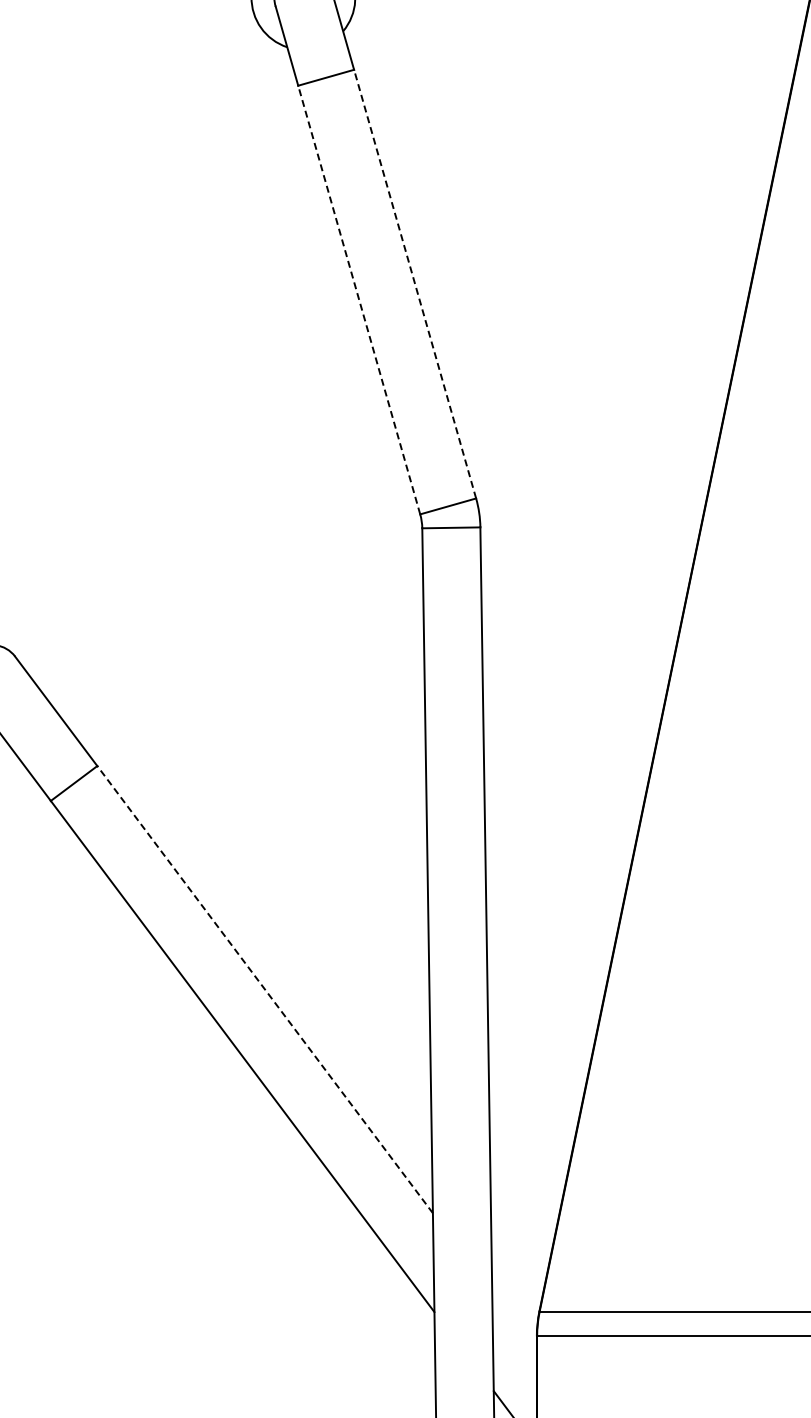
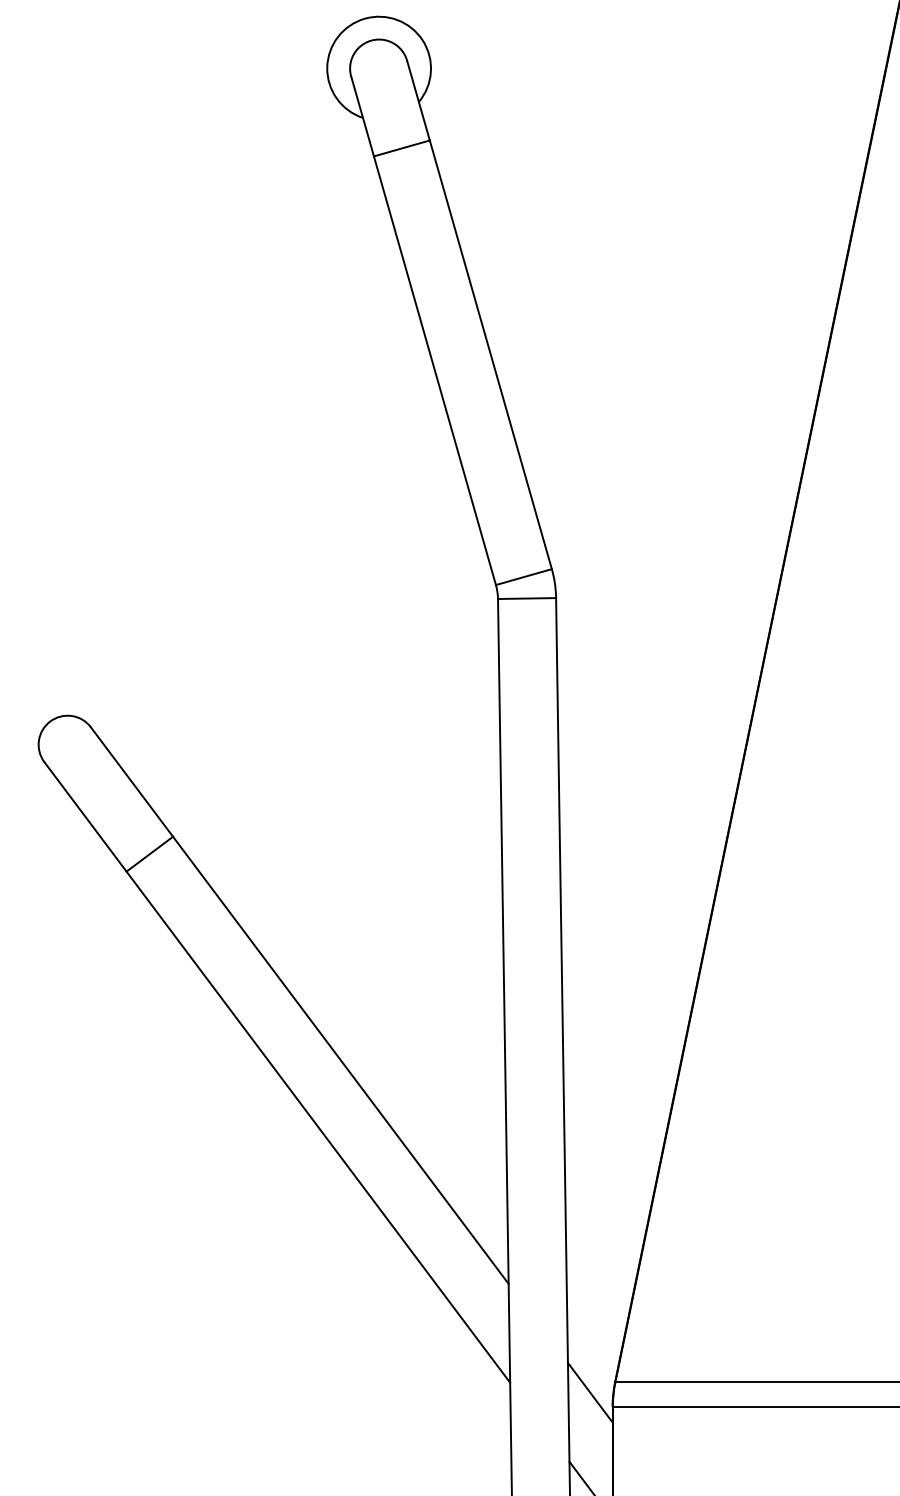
line: (414, 283) -> (490, 354), dashed -> solid
line: (358, 299) -> (434, 370), dashed -> solid
line: (264, 989) -> (340, 1060), dashed -> solid
line: (513, 1321) -> (589, 1392), added

